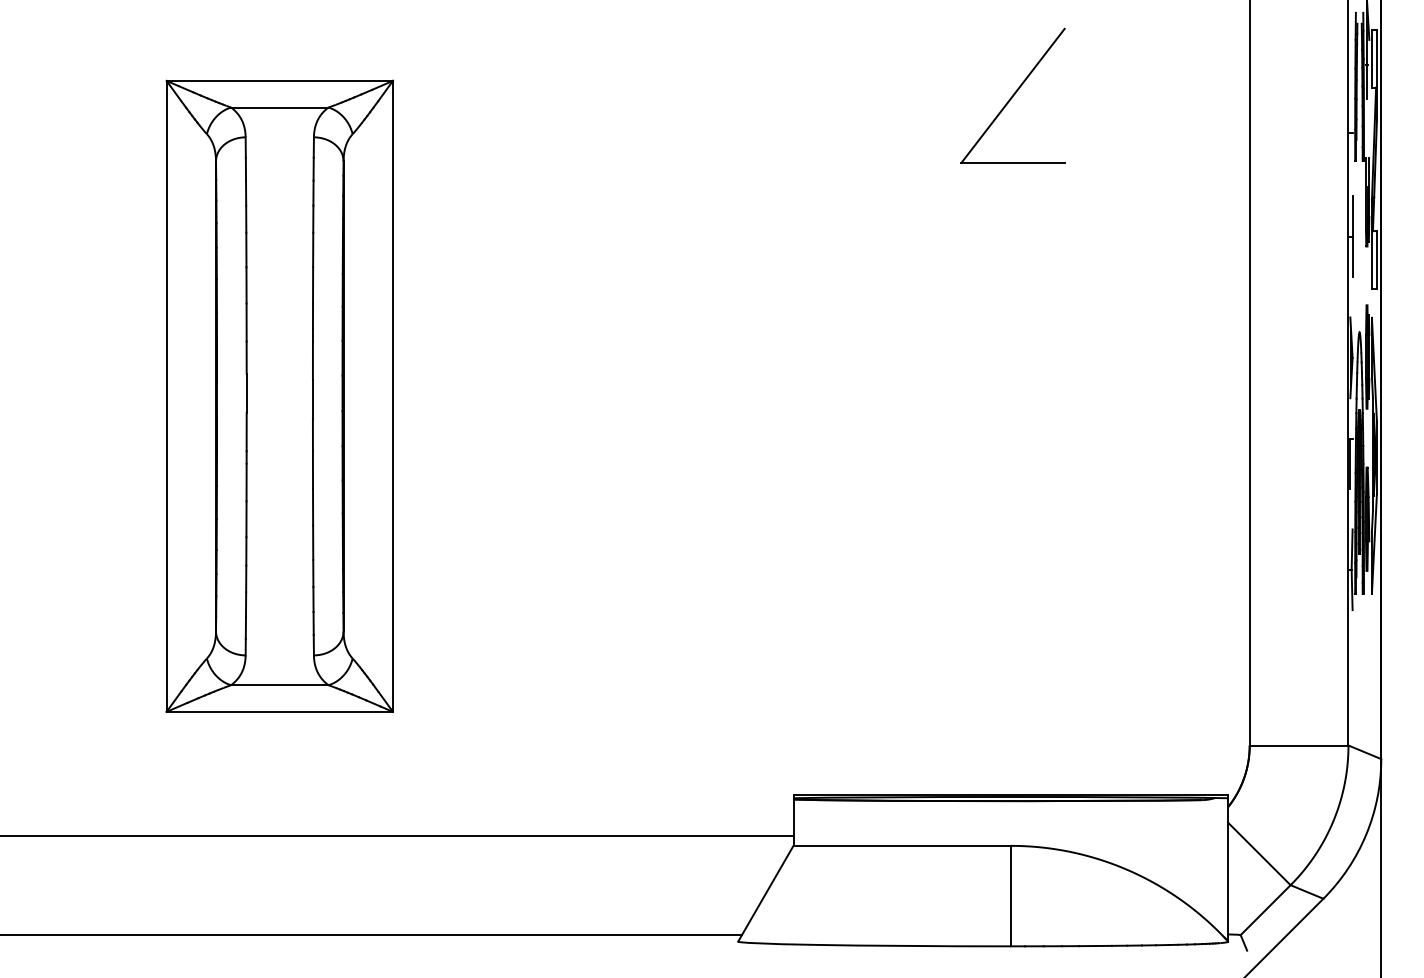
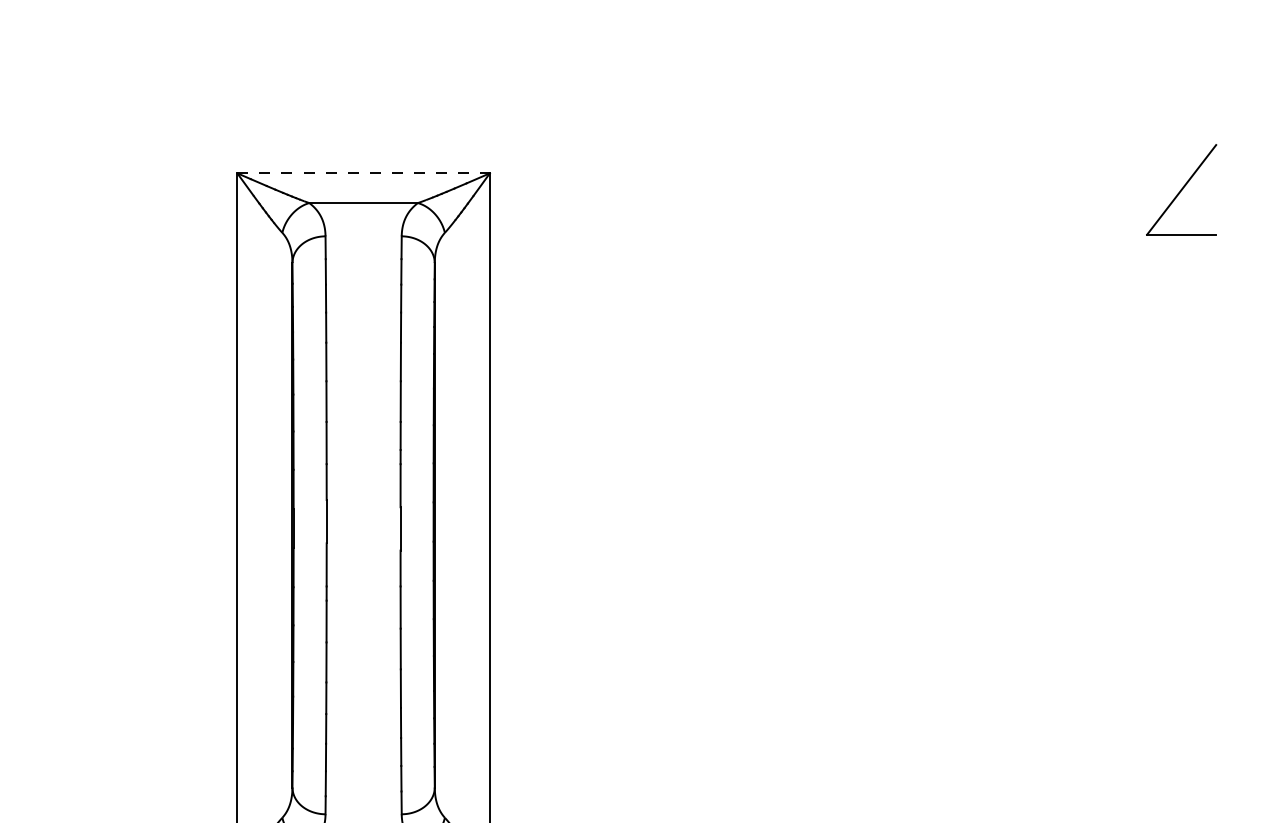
line: (280, 80) -> (364, 172), solid -> dashed
part: (1012, 95) -> (1181, 189), size x0.6

